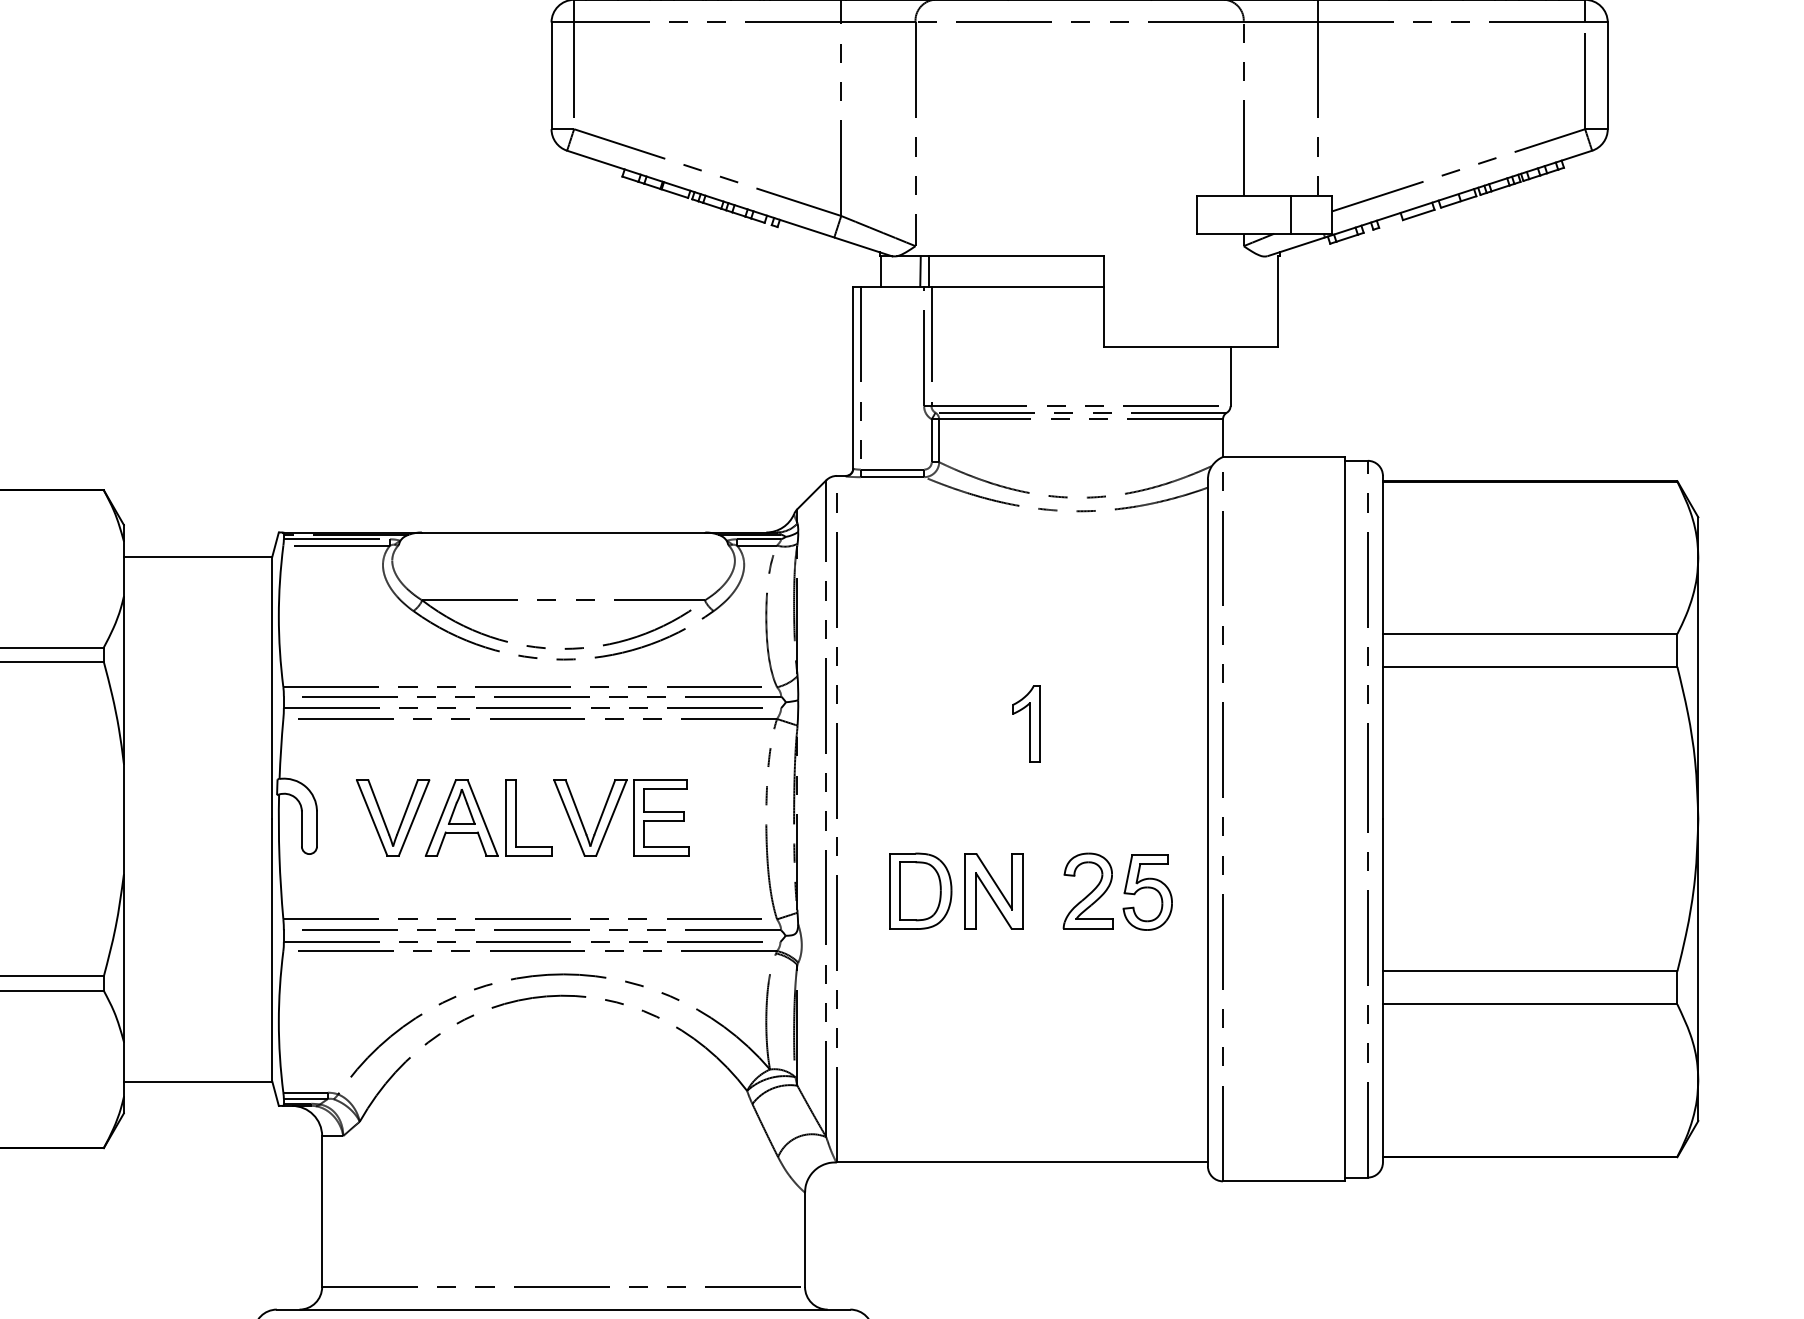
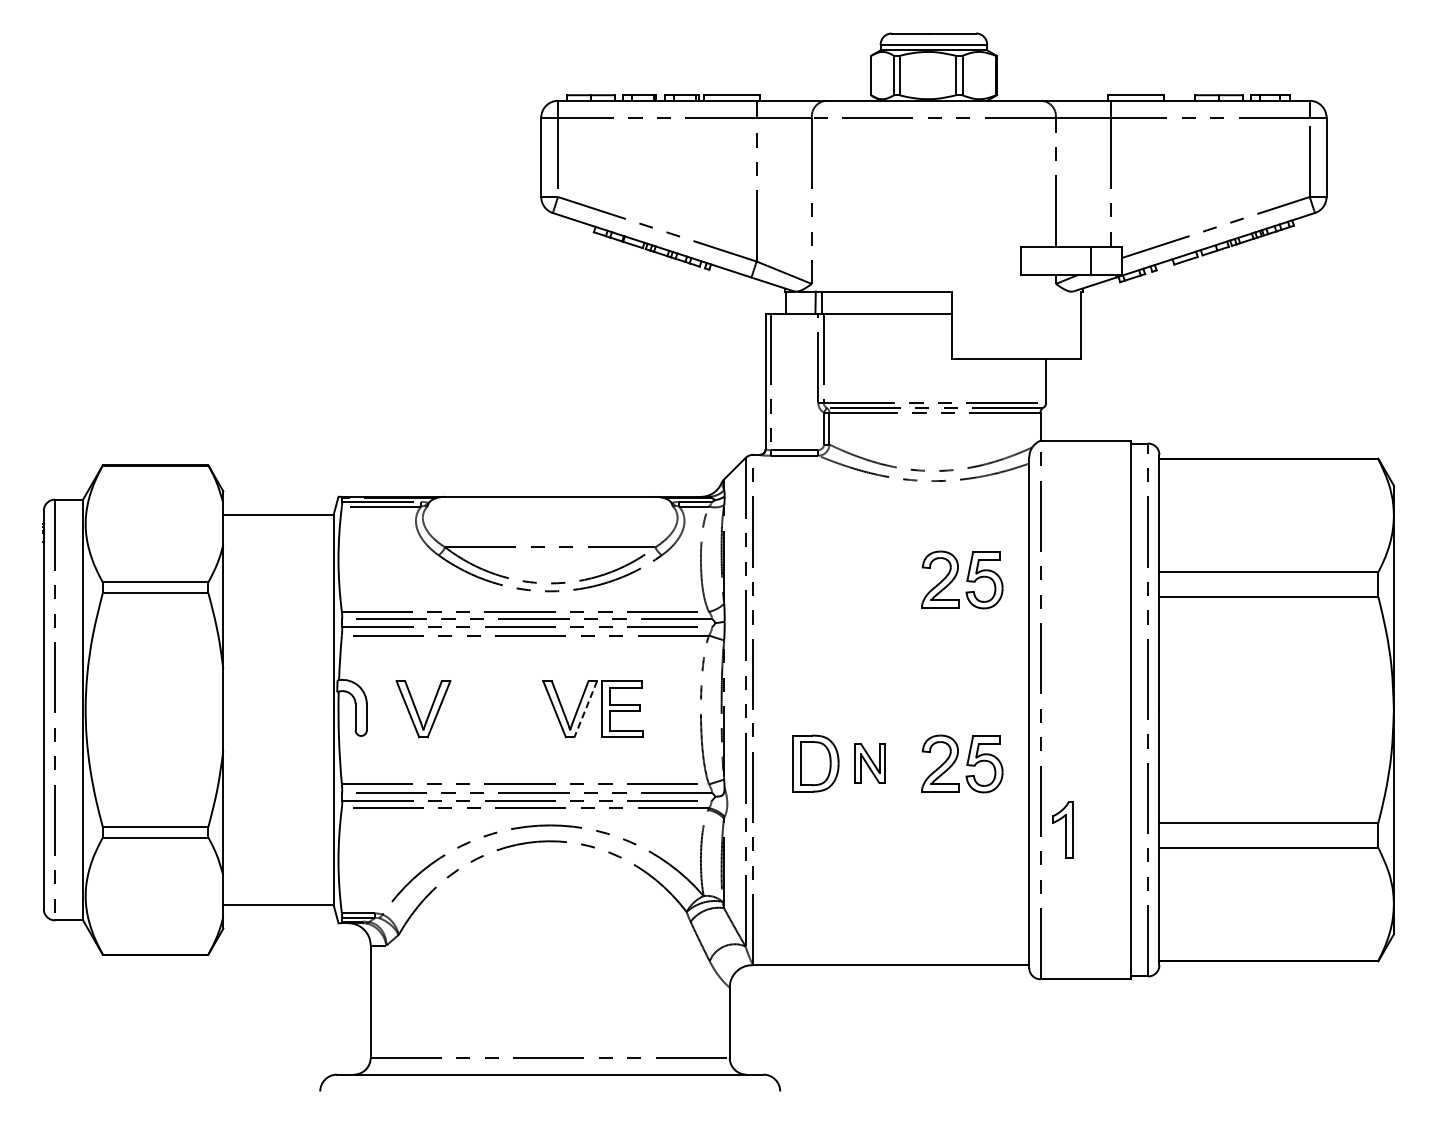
part: (1118, 643) -> (962, 579), added
part: (1025, 722) -> (1062, 829), moved
part: (488, 818) -> (494, 709), removed
line: (611, 818) -> (585, 709), solid -> dashed
part: (994, 891) -> (870, 763), size x0.7

